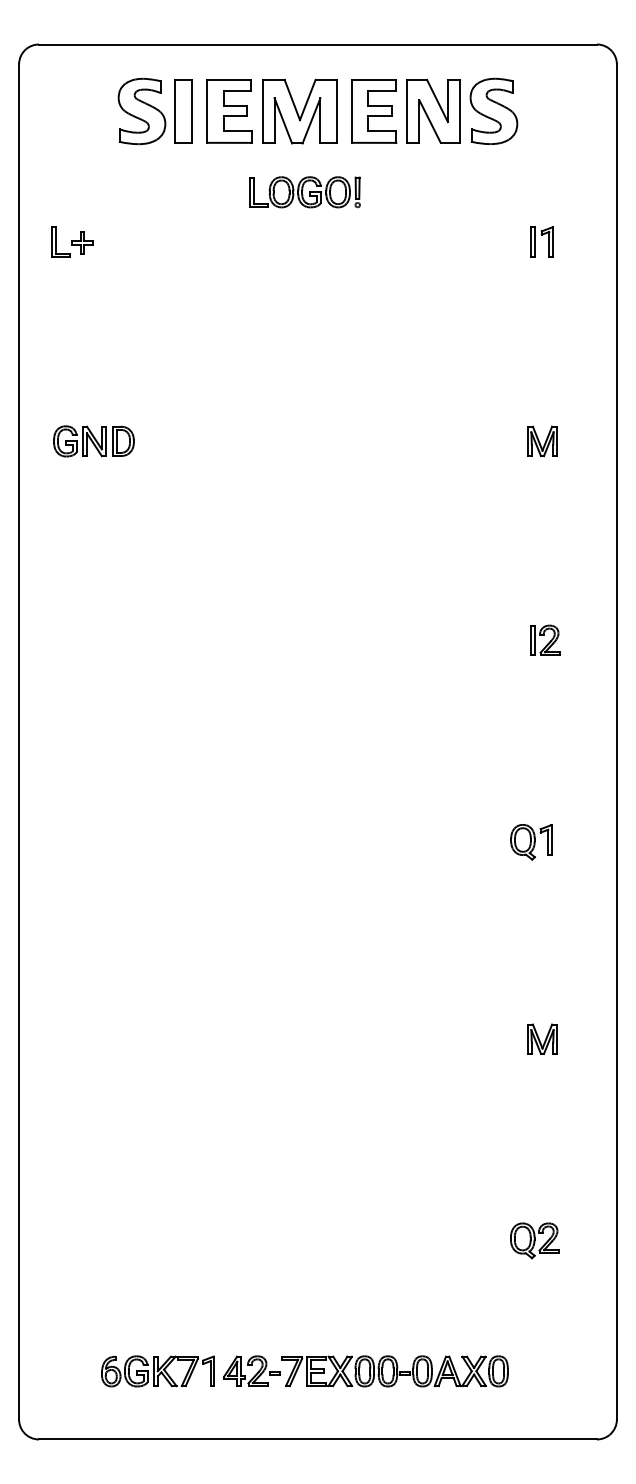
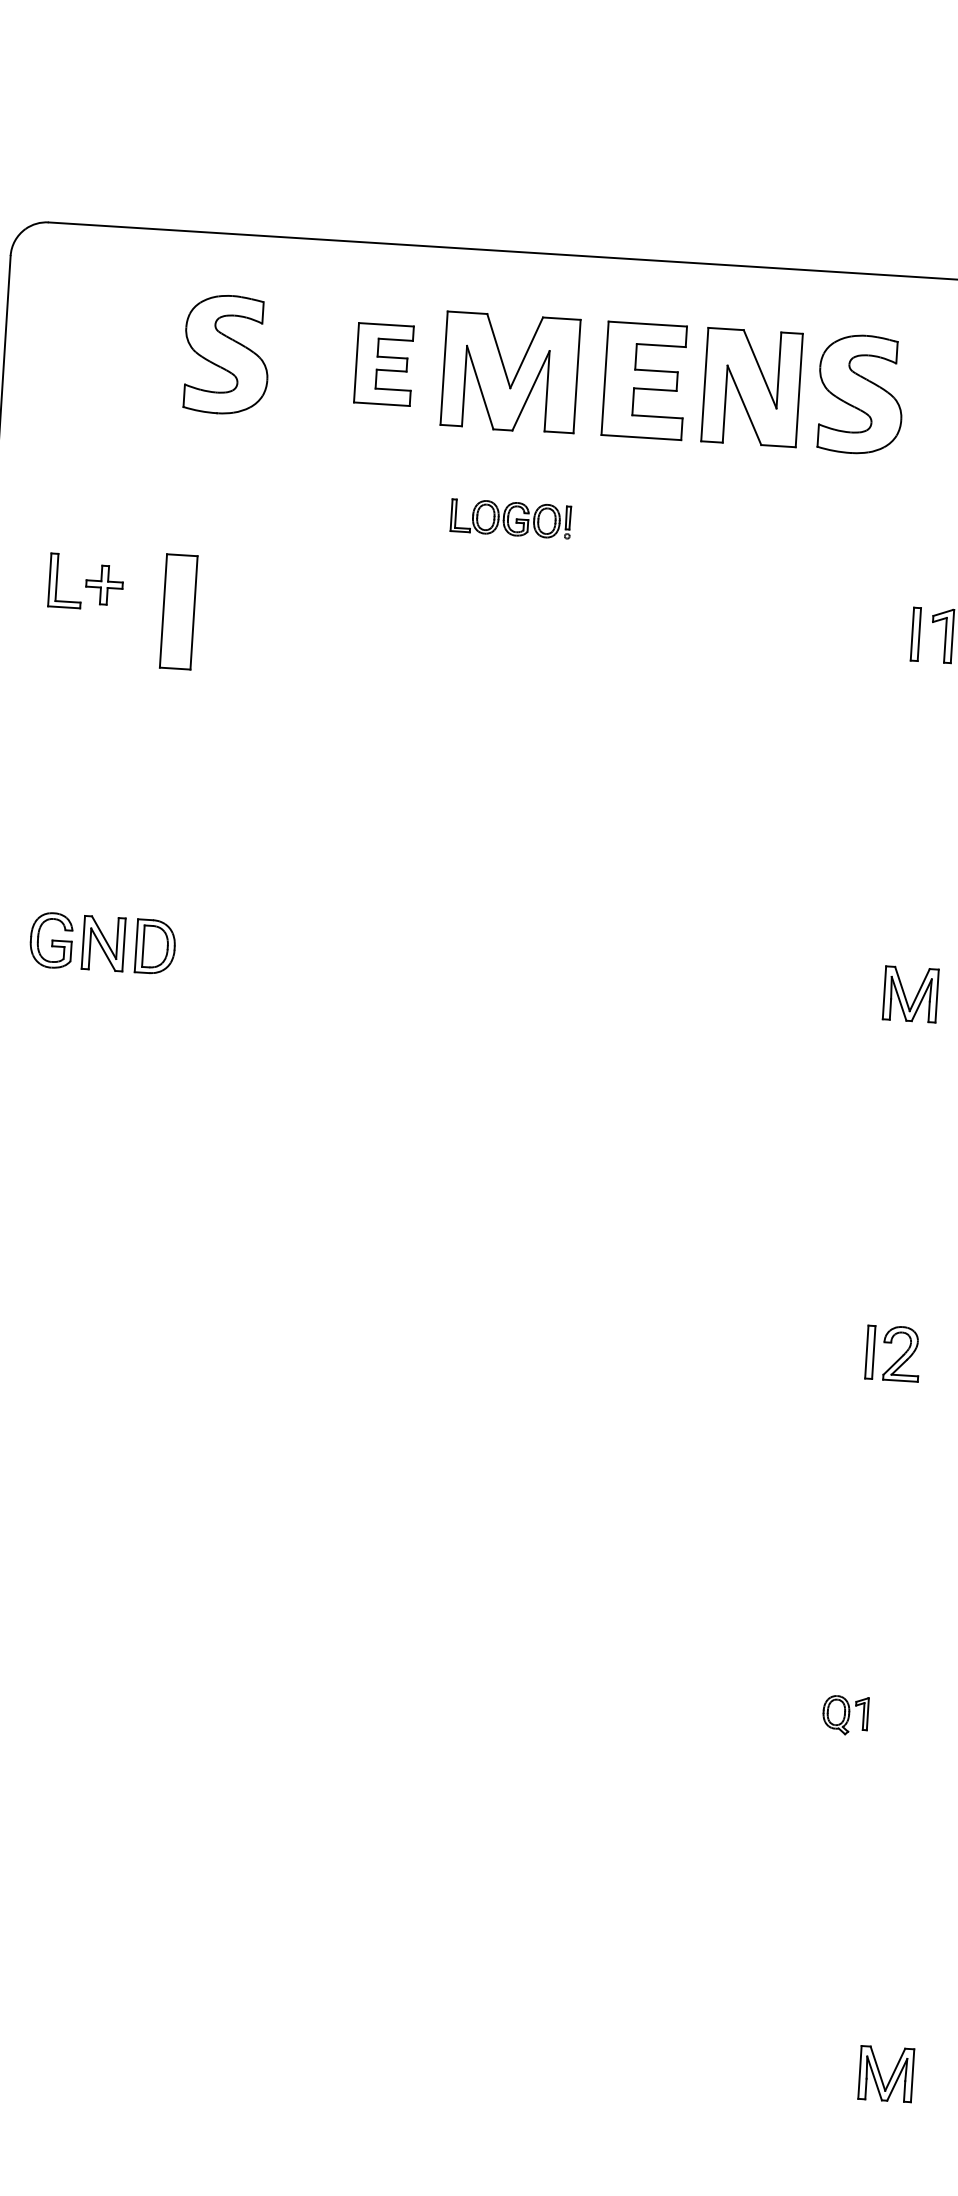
part: (183, 111) -> (178, 612), moved
part: (229, 111) -> (384, 364), size x0.7
part: (304, 192) -> (510, 519), size x0.6
part: (531, 842) -> (845, 1715), size x0.6
part: (542, 1038) -> (886, 2072), moved

